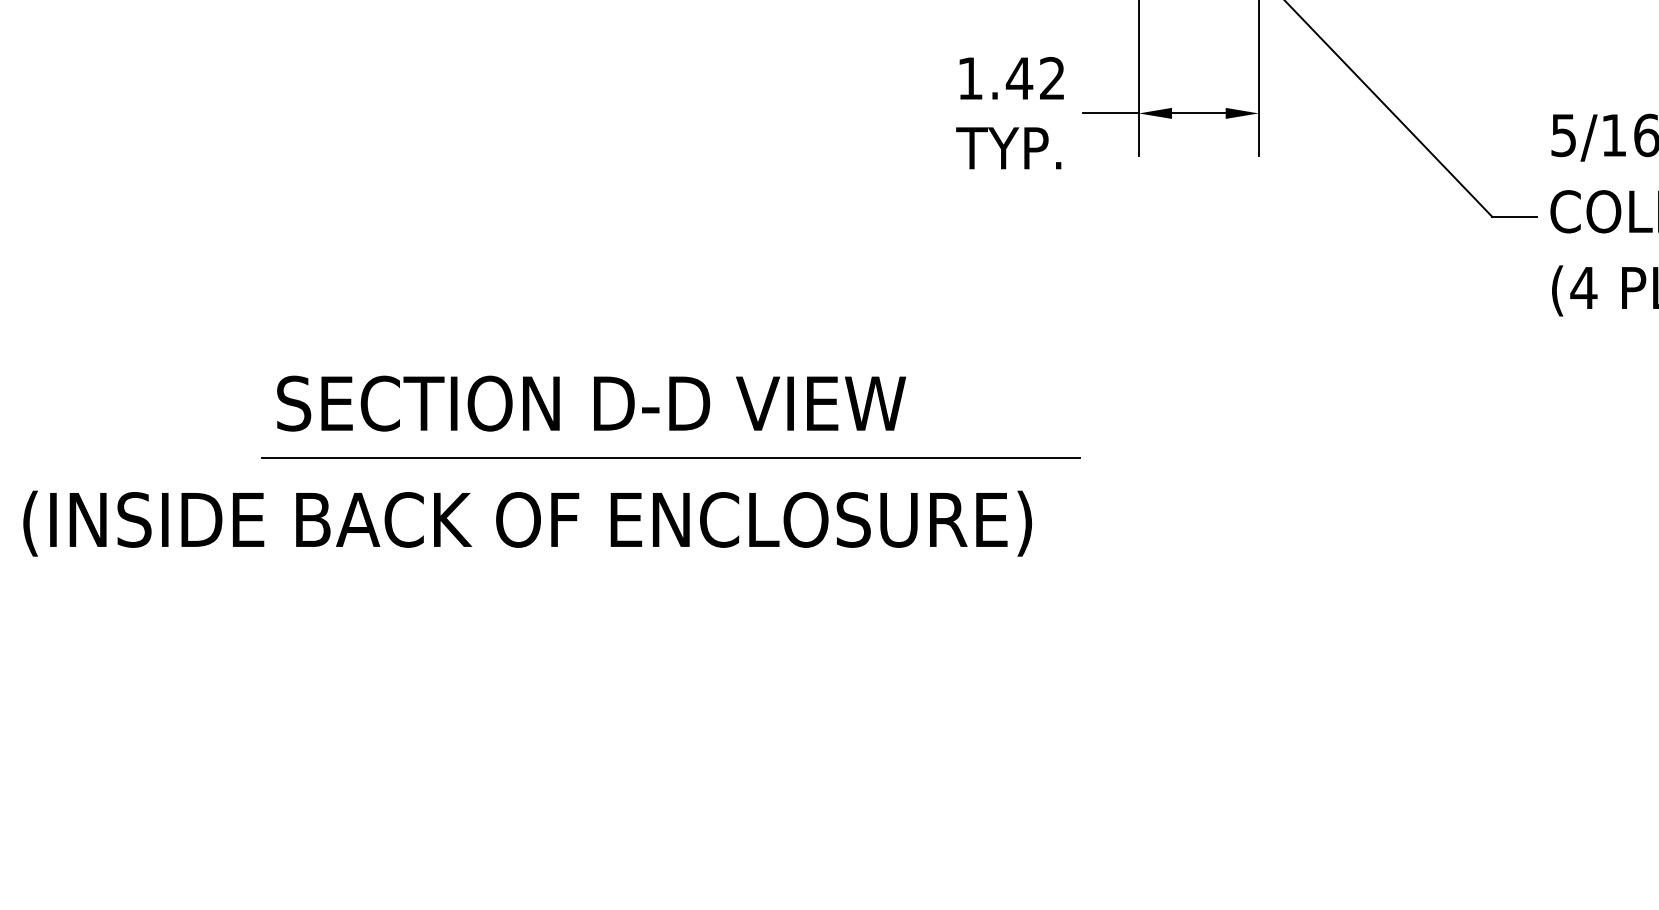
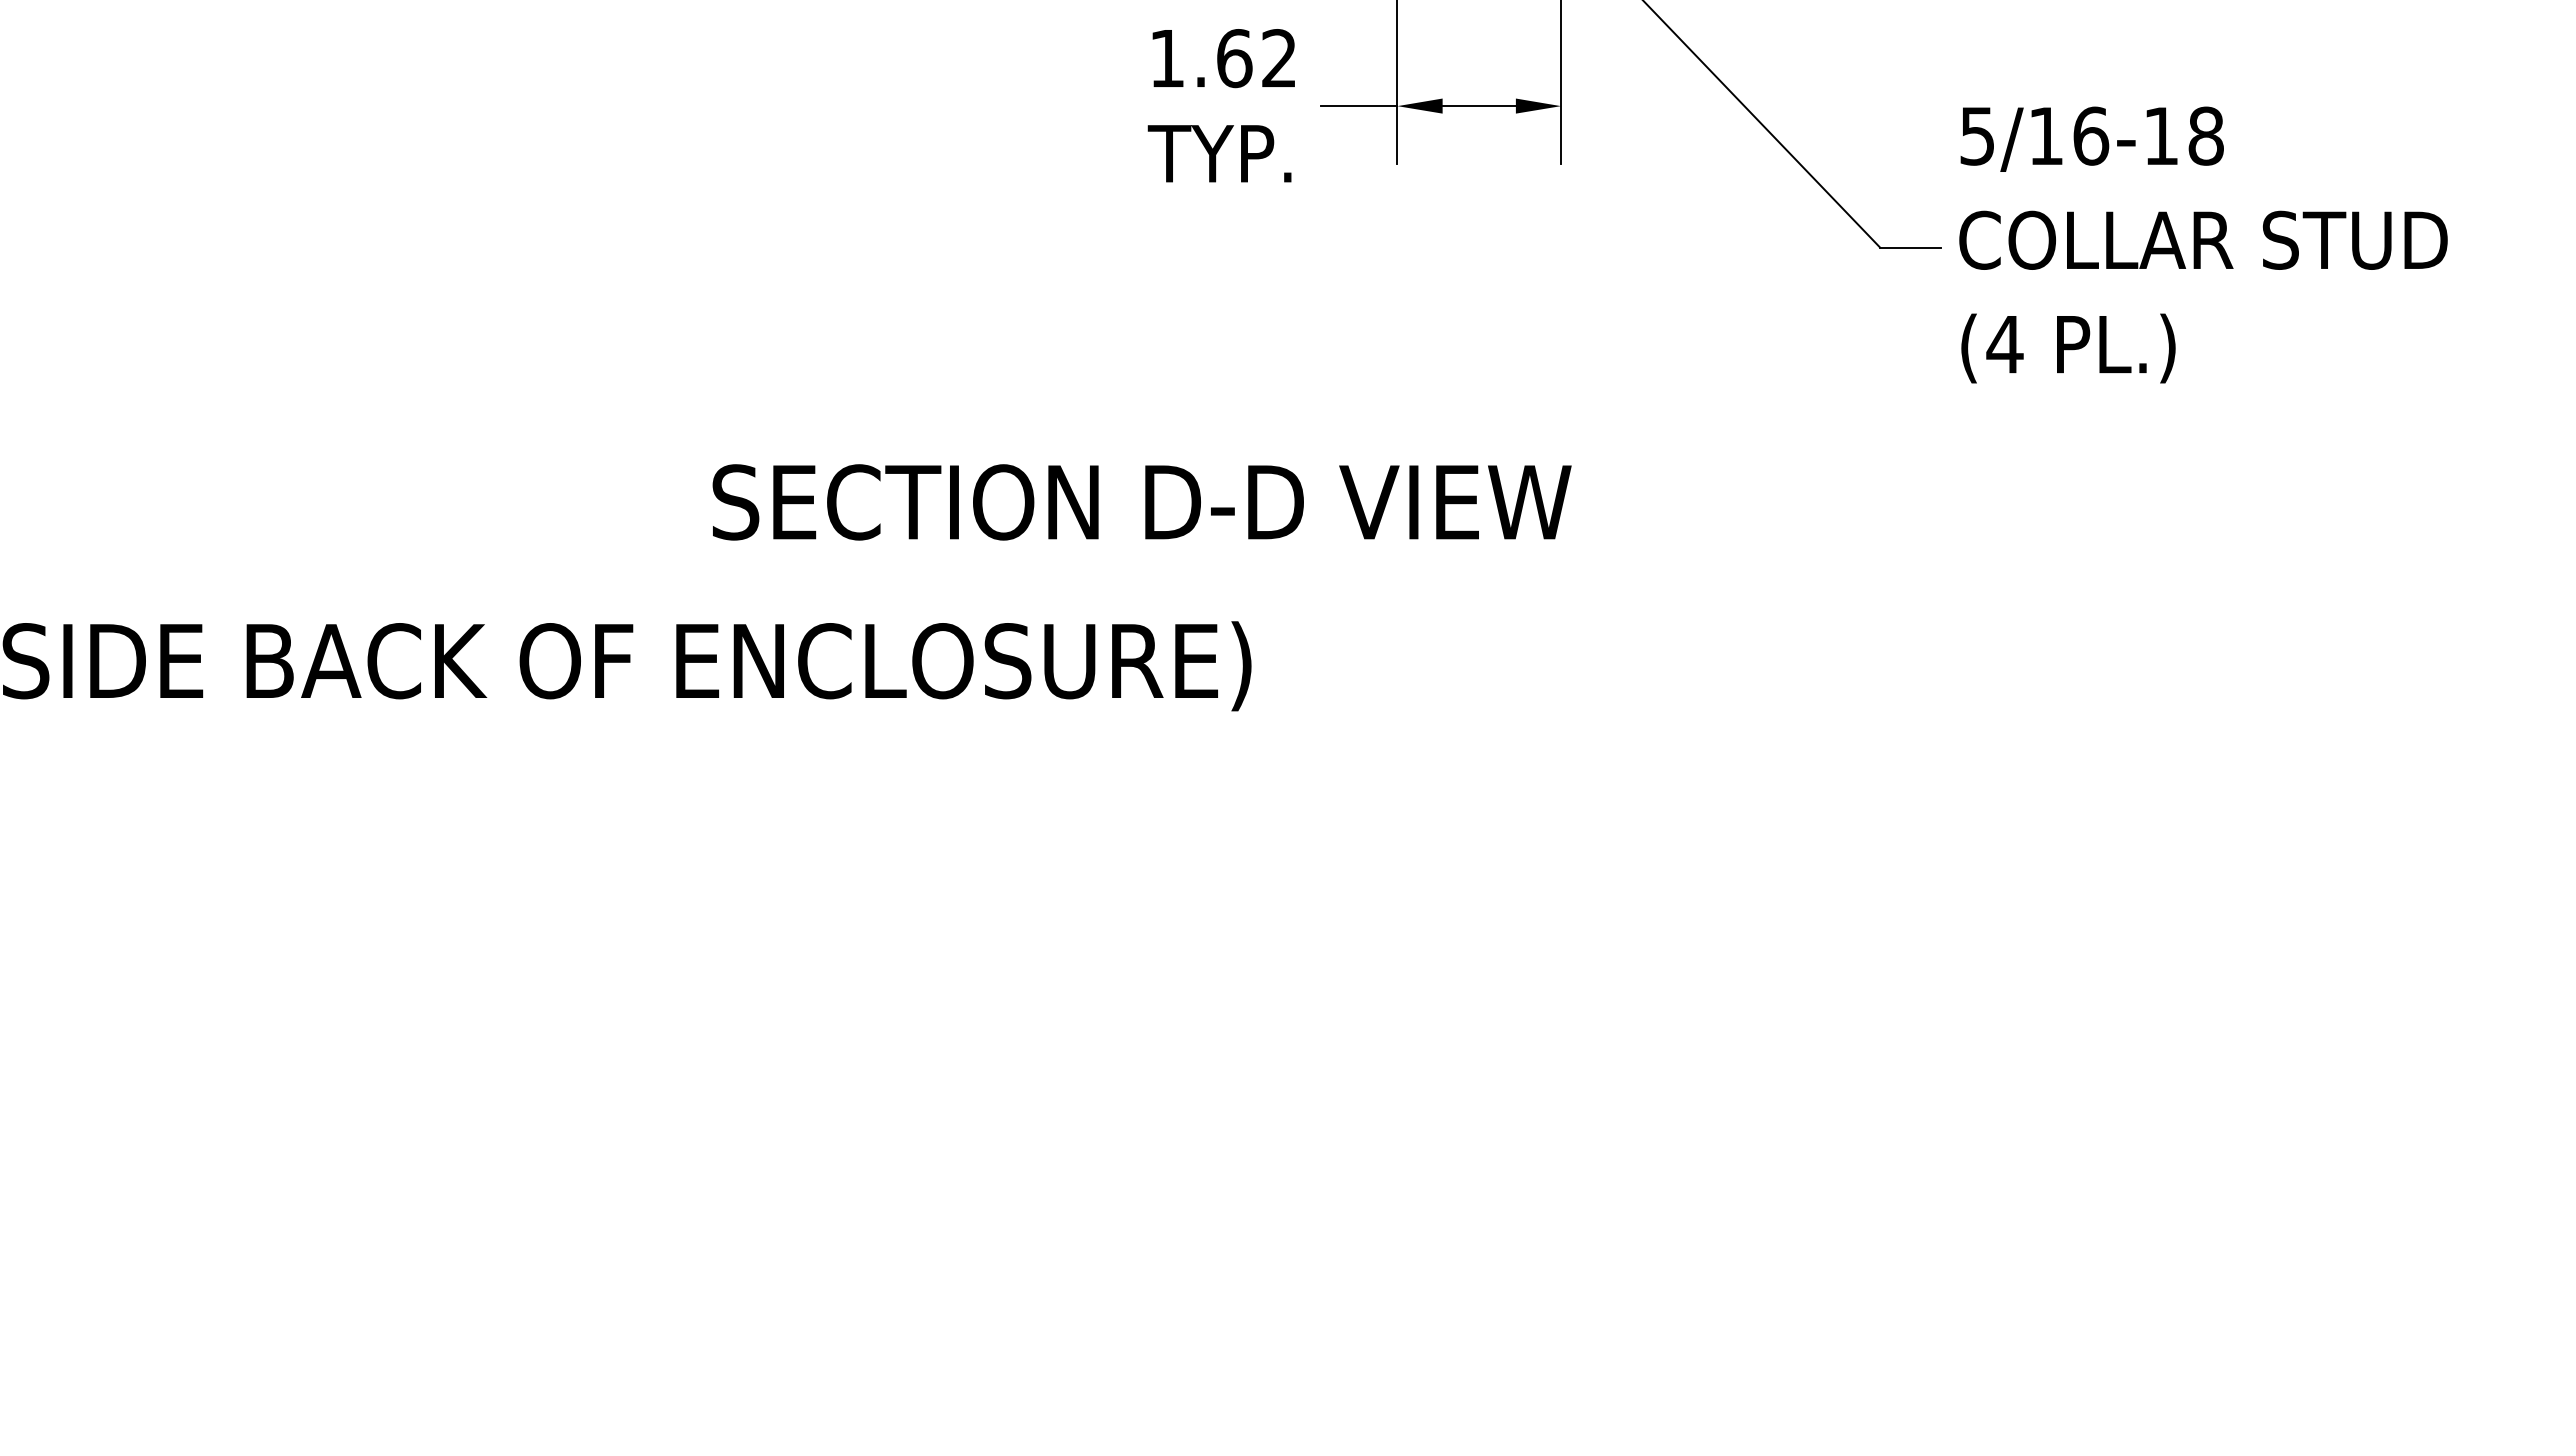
text: (1019, 78) -> (1234, 58), 1.42 -> 1.62
text: (591, 403) -> (1141, 502), moved
line: (670, 457) -> (758, 576), removed

